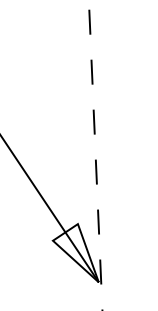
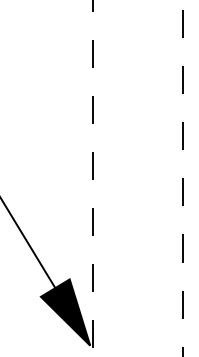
fill: (75, 253) -> (65, 312), added

